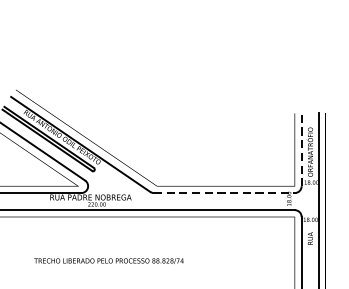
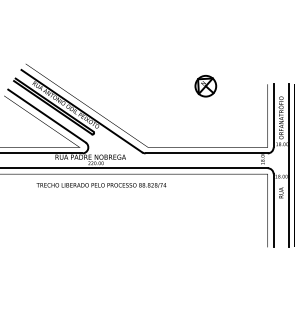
part: (223, 115) -> (205, 86), added
line: (301, 149) -> (273, 115), dashed -> solid
line: (225, 193) -> (207, 153), dashed -> solid
text: (109, 261) -> (101, 185), moved

